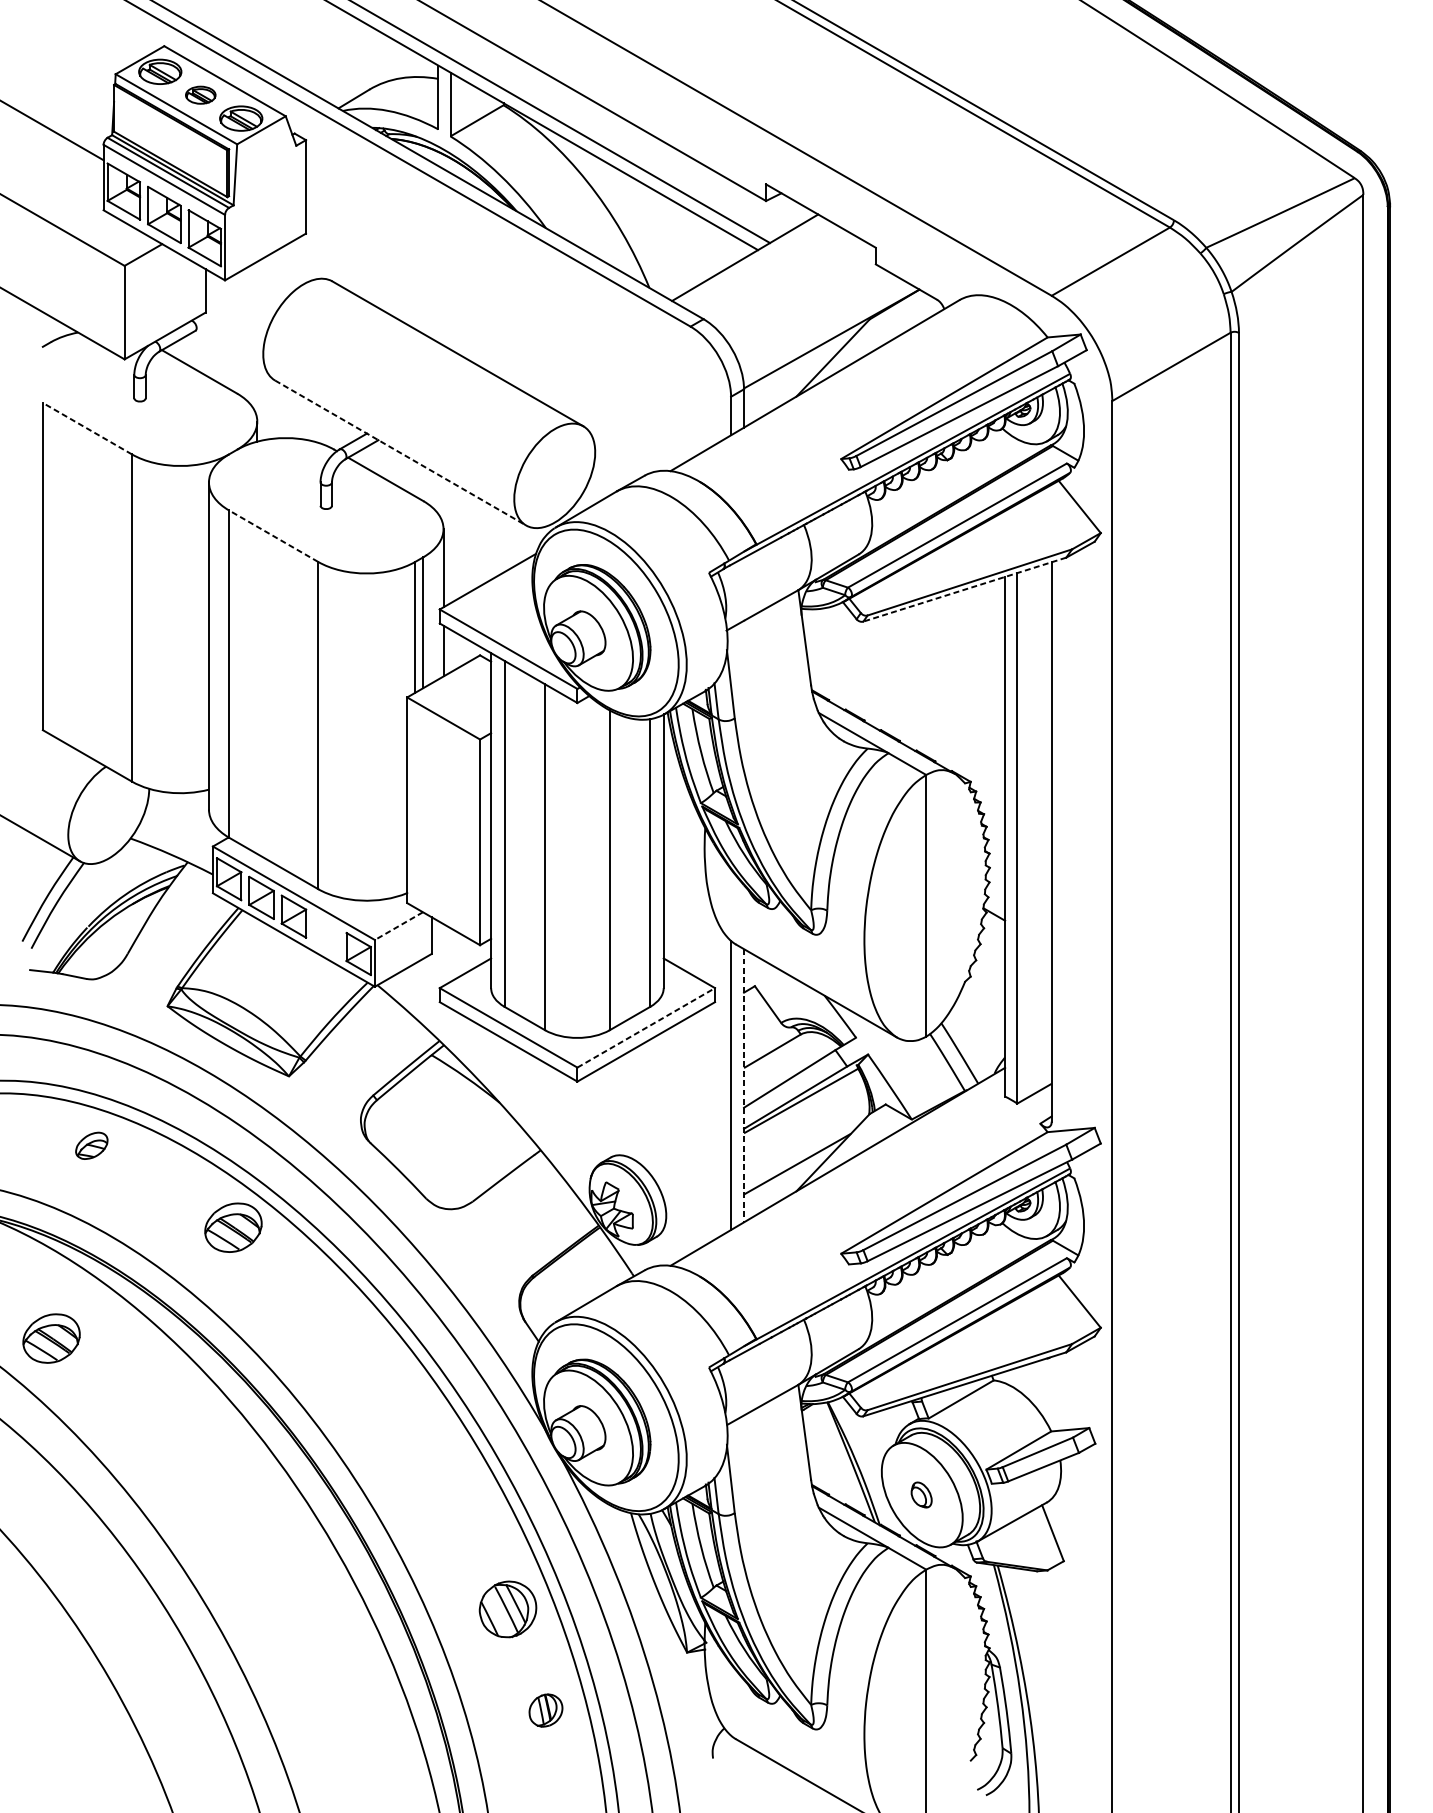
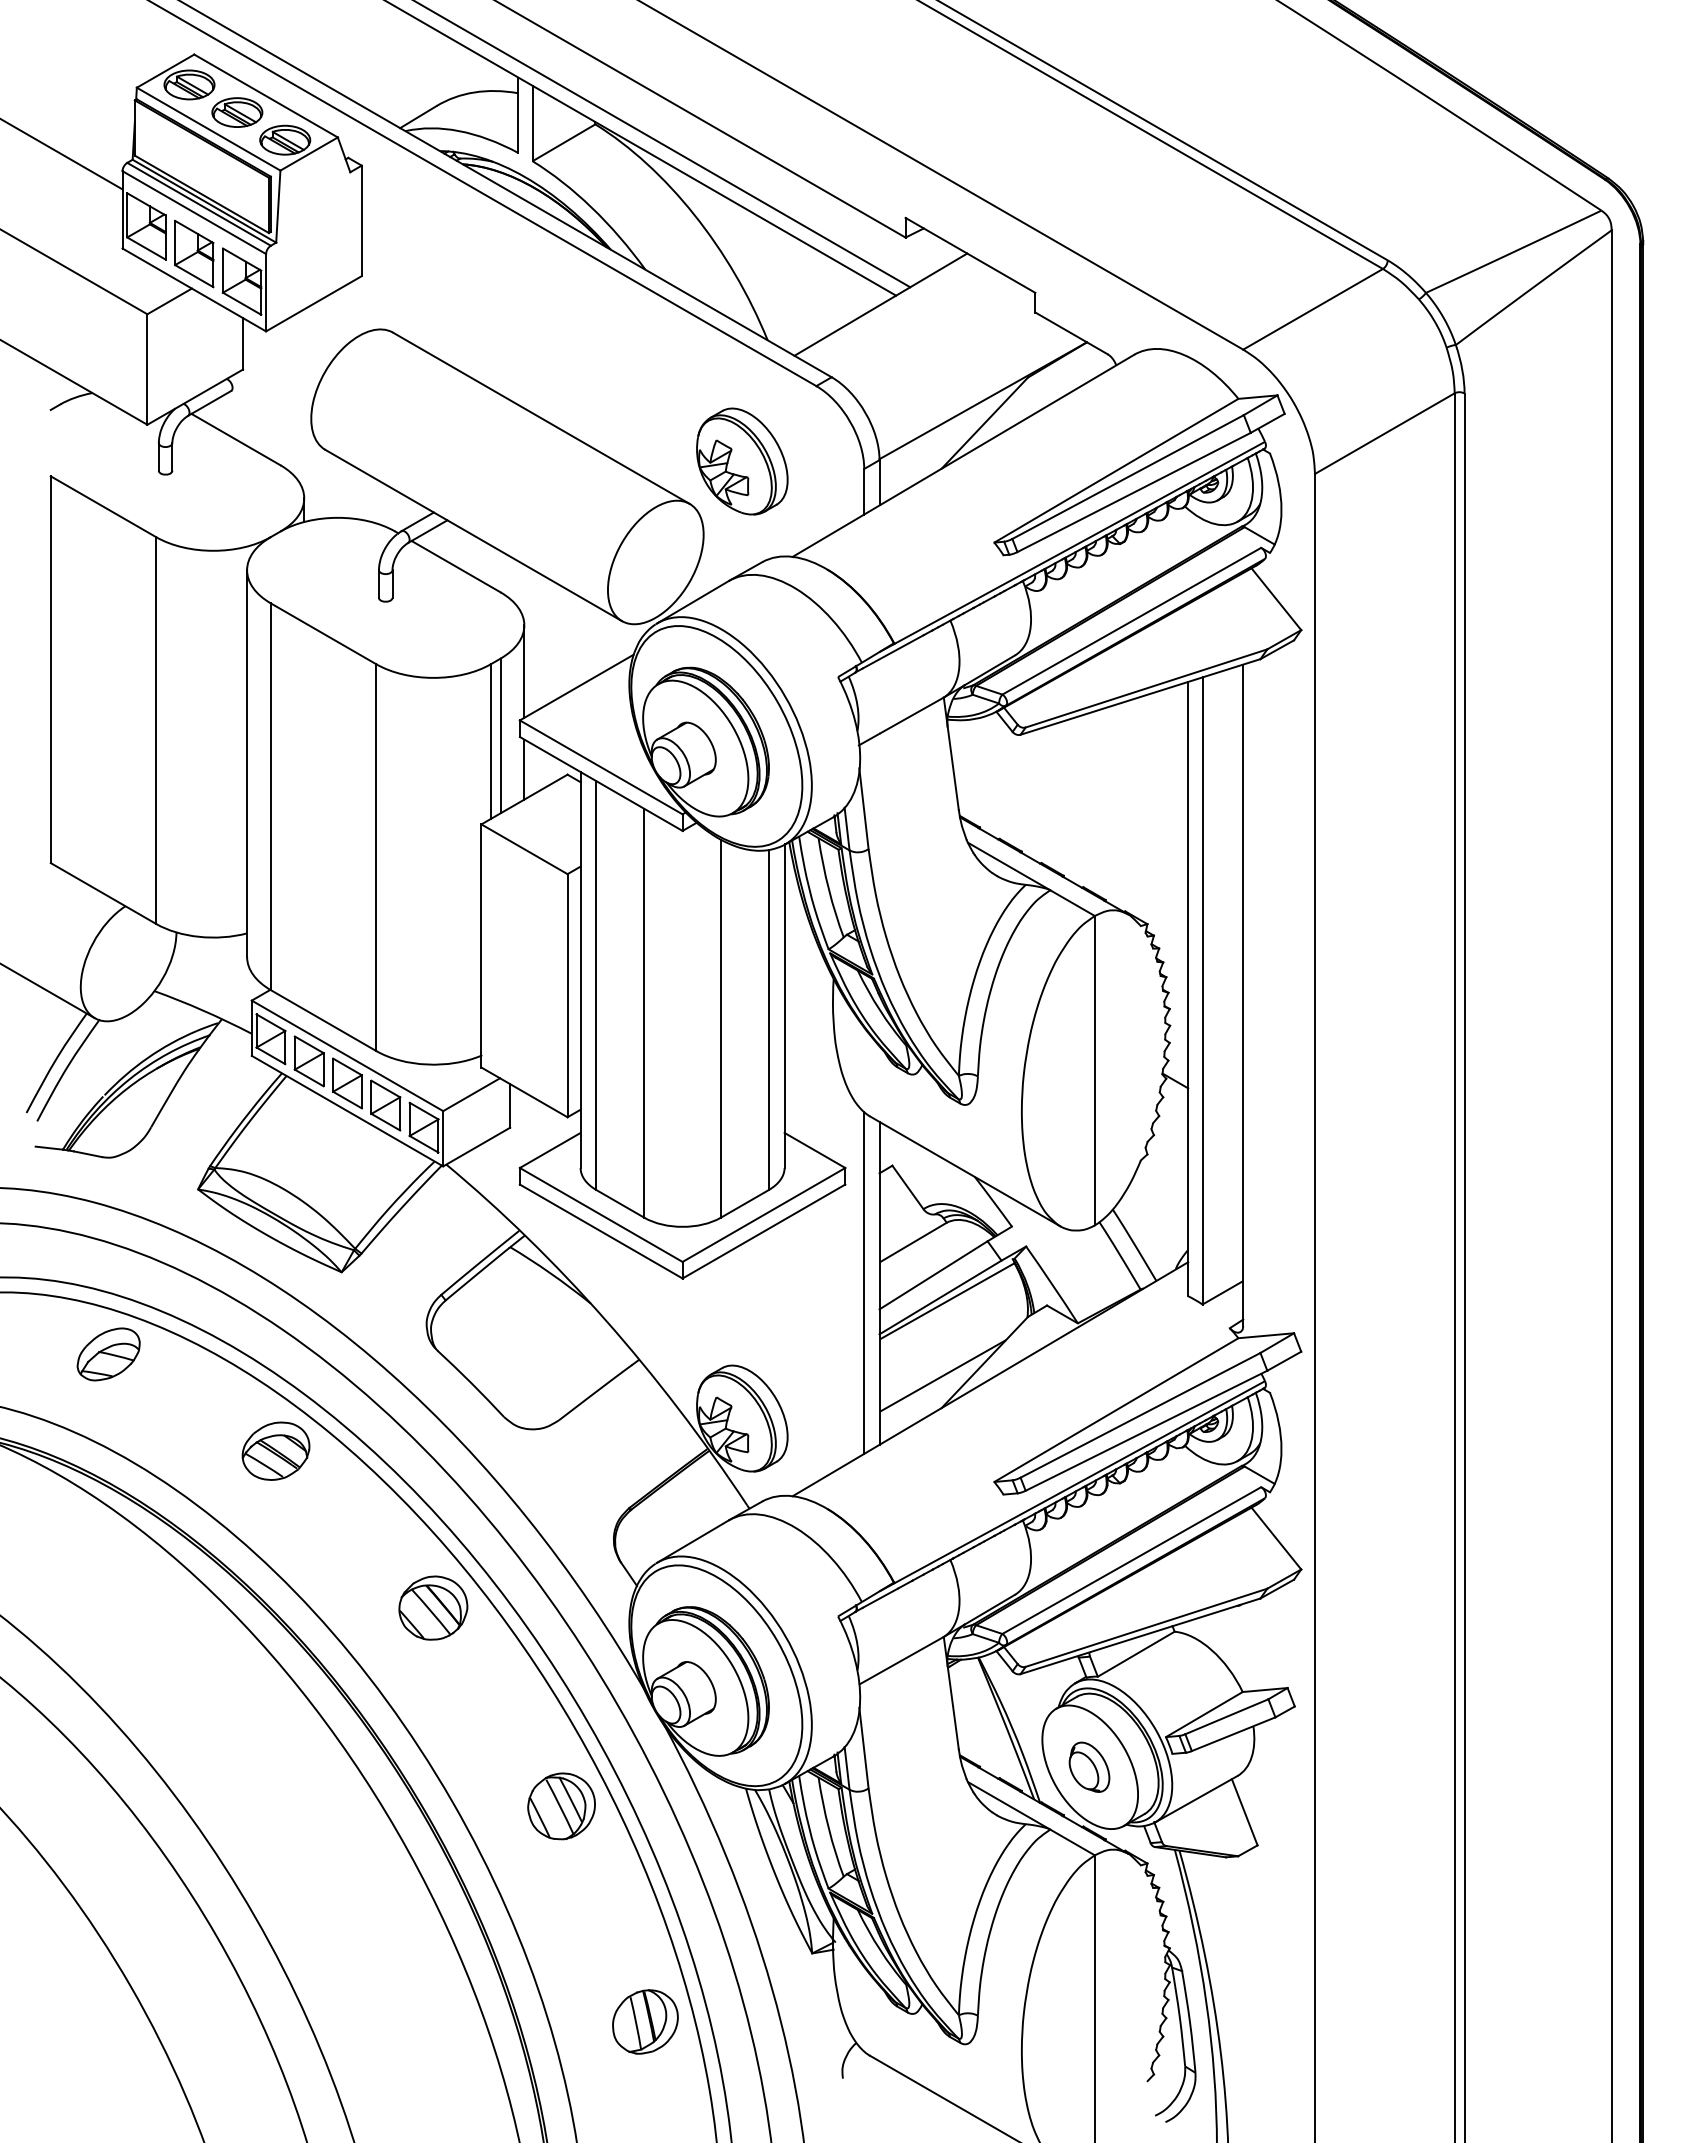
part: (200, 95) -> (237, 112), size x1.43
part: (628, 390) -> (742, 461), added
line: (87, 428) -> (103, 506), dashed -> solid
line: (401, 453) -> (474, 535), dashed -> solid
line: (273, 535) -> (323, 633), dashed -> solid
line: (964, 589) -> (1140, 696), dashed -> solid
line: (398, 925) -> (471, 1094), dashed -> solid
part: (326, 935) -> (385, 1105), added
line: (645, 1027) -> (763, 1214), dashed -> solid
line: (743, 1085) -> (879, 1283), dashed -> solid
part: (91, 1145) -> (108, 1354), size x1.67
part: (51, 1337) -> (60, 1581), removed
part: (366, 1359) -> (433, 1607), added
part: (921, 1494) -> (1089, 1766), size x1.67
part: (507, 1609) -> (561, 1806), moved
part: (546, 1710) -> (645, 2021), size x1.67

